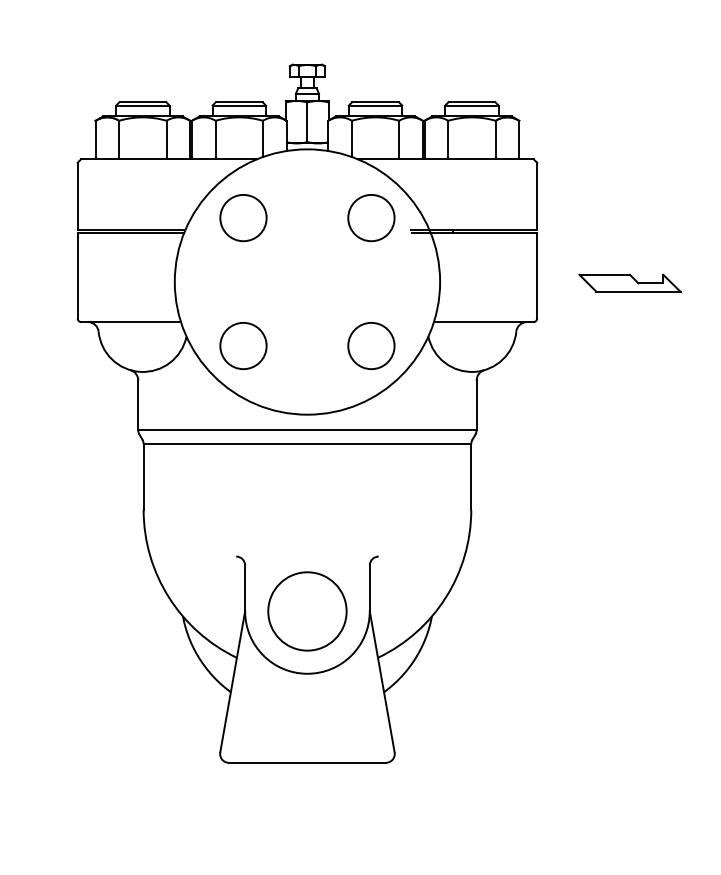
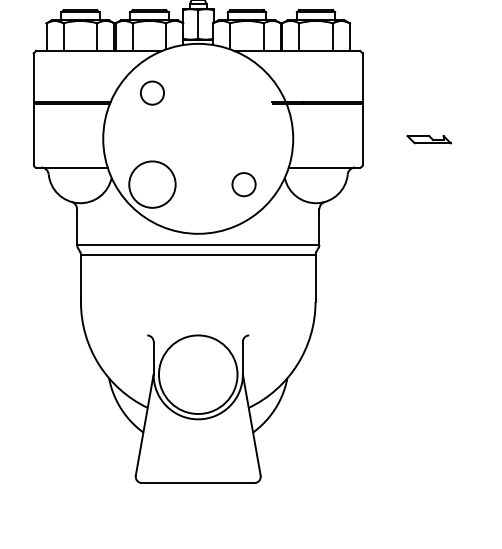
circle: (243, 218) -> (152, 93), size x0.7
circle: (371, 218) -> (244, 93), removed
part: (629, 282) -> (428, 139), size x0.6
circle: (243, 345) -> (152, 184), size x1.4
circle: (371, 345) -> (244, 184), size x0.7
circle: (307, 611) -> (198, 374), size x1.4

